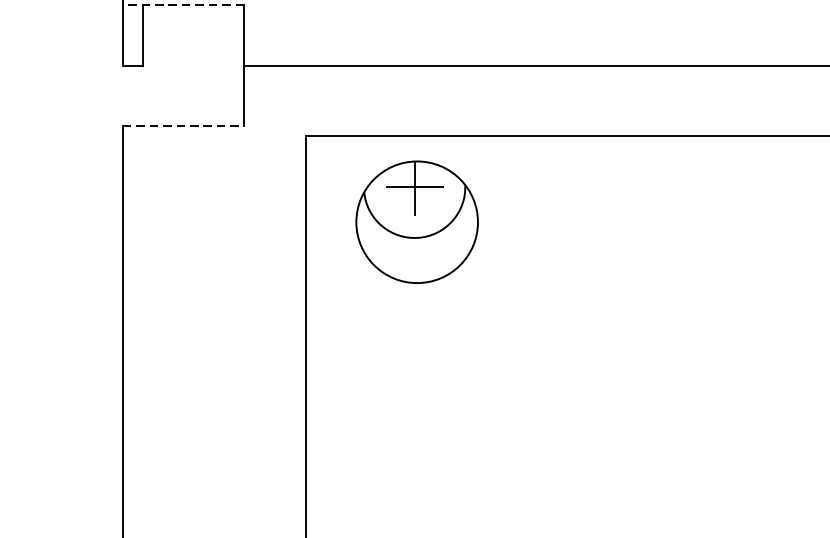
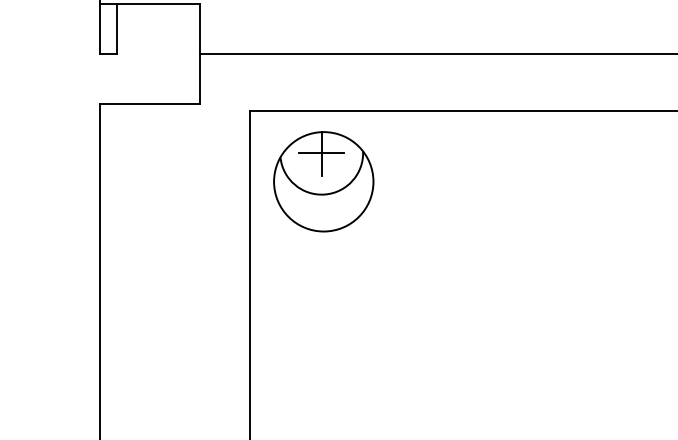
line: (183, 5) -> (149, 4), dashed -> solid
line: (183, 126) -> (149, 103), dashed -> solid
part: (416, 221) -> (323, 181), moved

